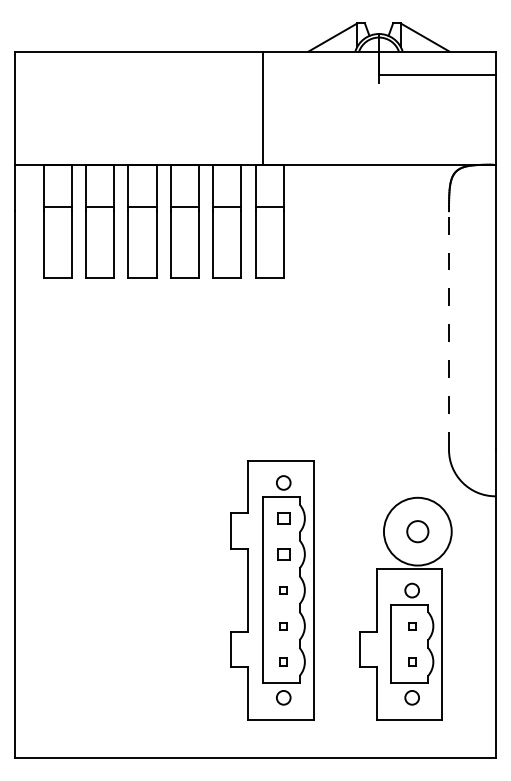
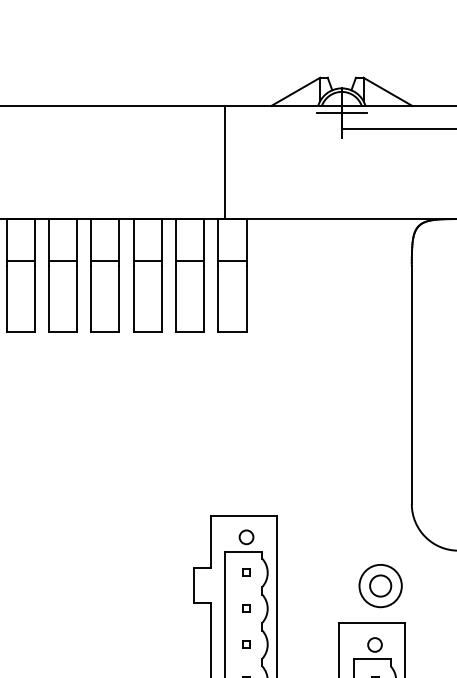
line: (378, 58) -> (341, 112), added
line: (448, 330) -> (411, 384), dashed -> solid
part: (283, 518) -> (246, 572), size x0.62
circle: (417, 531) -> (380, 585), size x0.62
part: (283, 554) -> (246, 608), size x0.62

